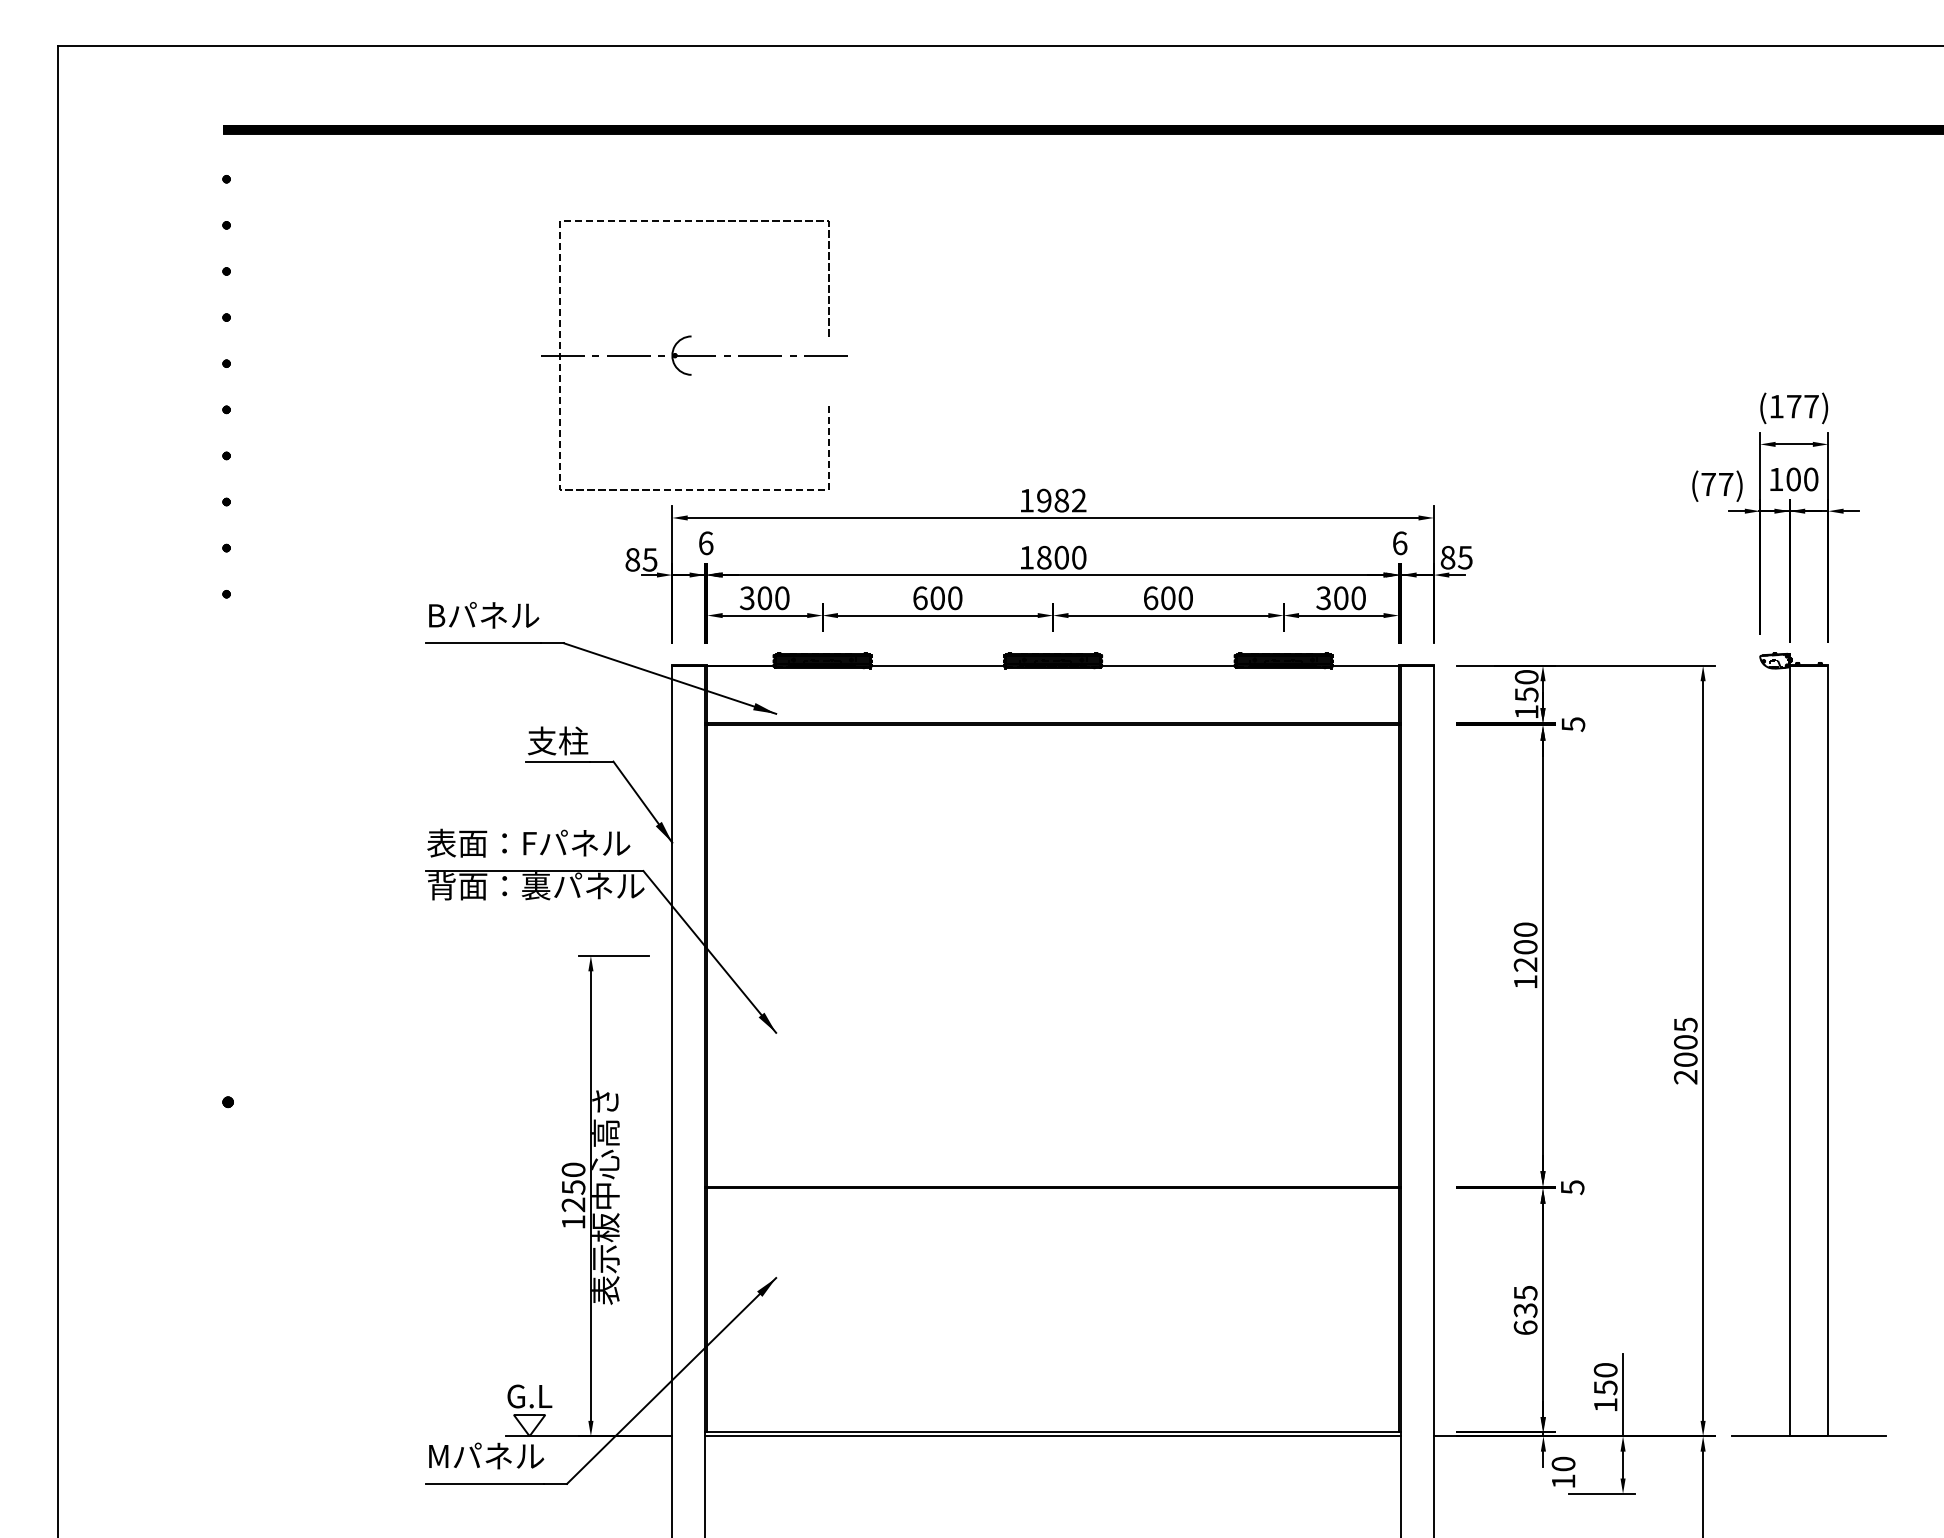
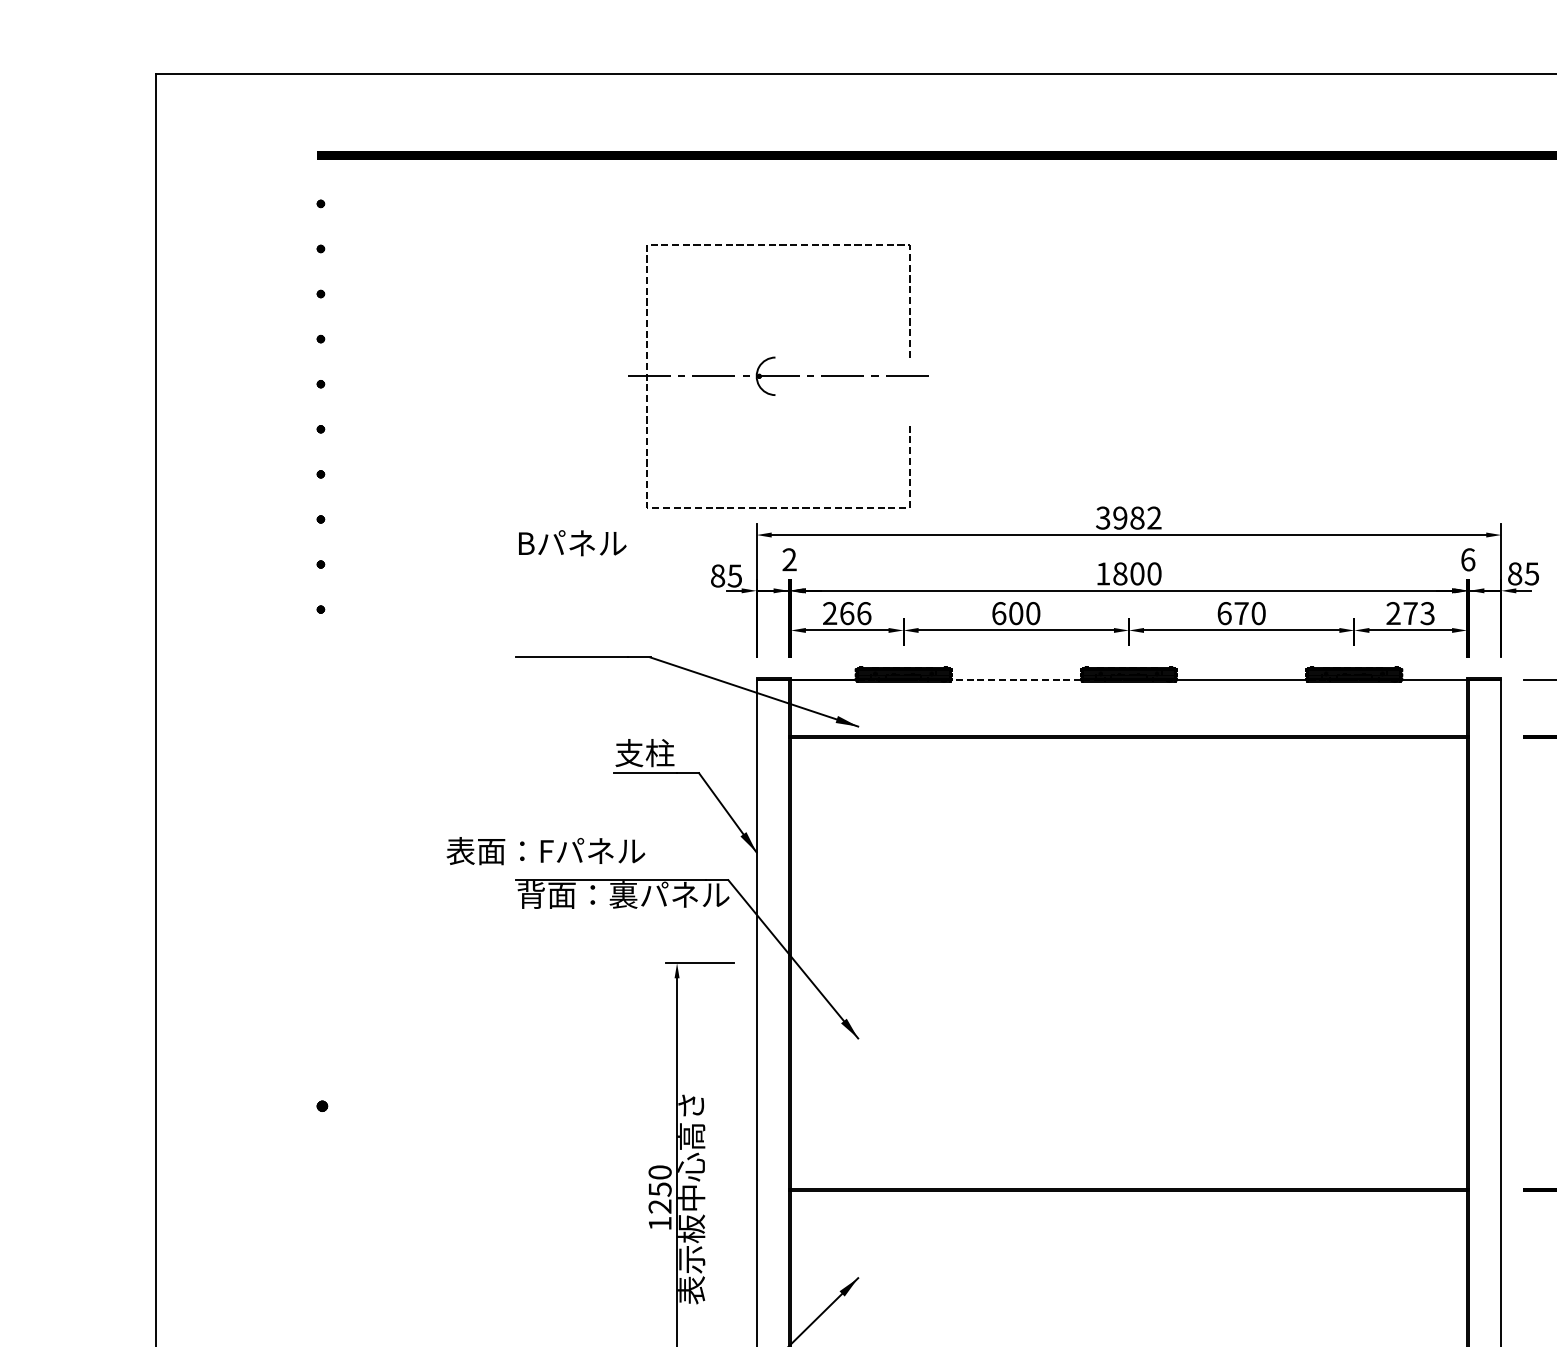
text: (1026, 500) -> (1102, 517), 1982 -> 3982
text: (705, 543) -> (789, 559), 6 -> 2
text: (764, 598) -> (846, 613), 300 -> 266
text: (1168, 598) -> (1241, 613), 600 -> 670
text: (1340, 598) -> (1409, 613), 300 -> 273
text: (484, 615) -> (573, 543), moved
line: (937, 665) -> (1015, 679), solid -> dashed
text: (528, 842) -> (545, 850), moved

